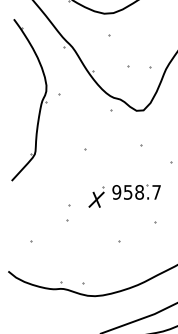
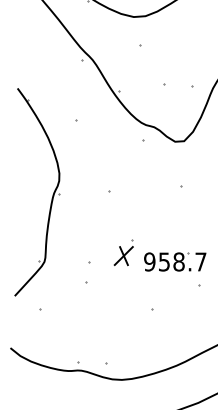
part: (40, 103) -> (51, 196), moved
part: (136, 191) -> (175, 260), moved

